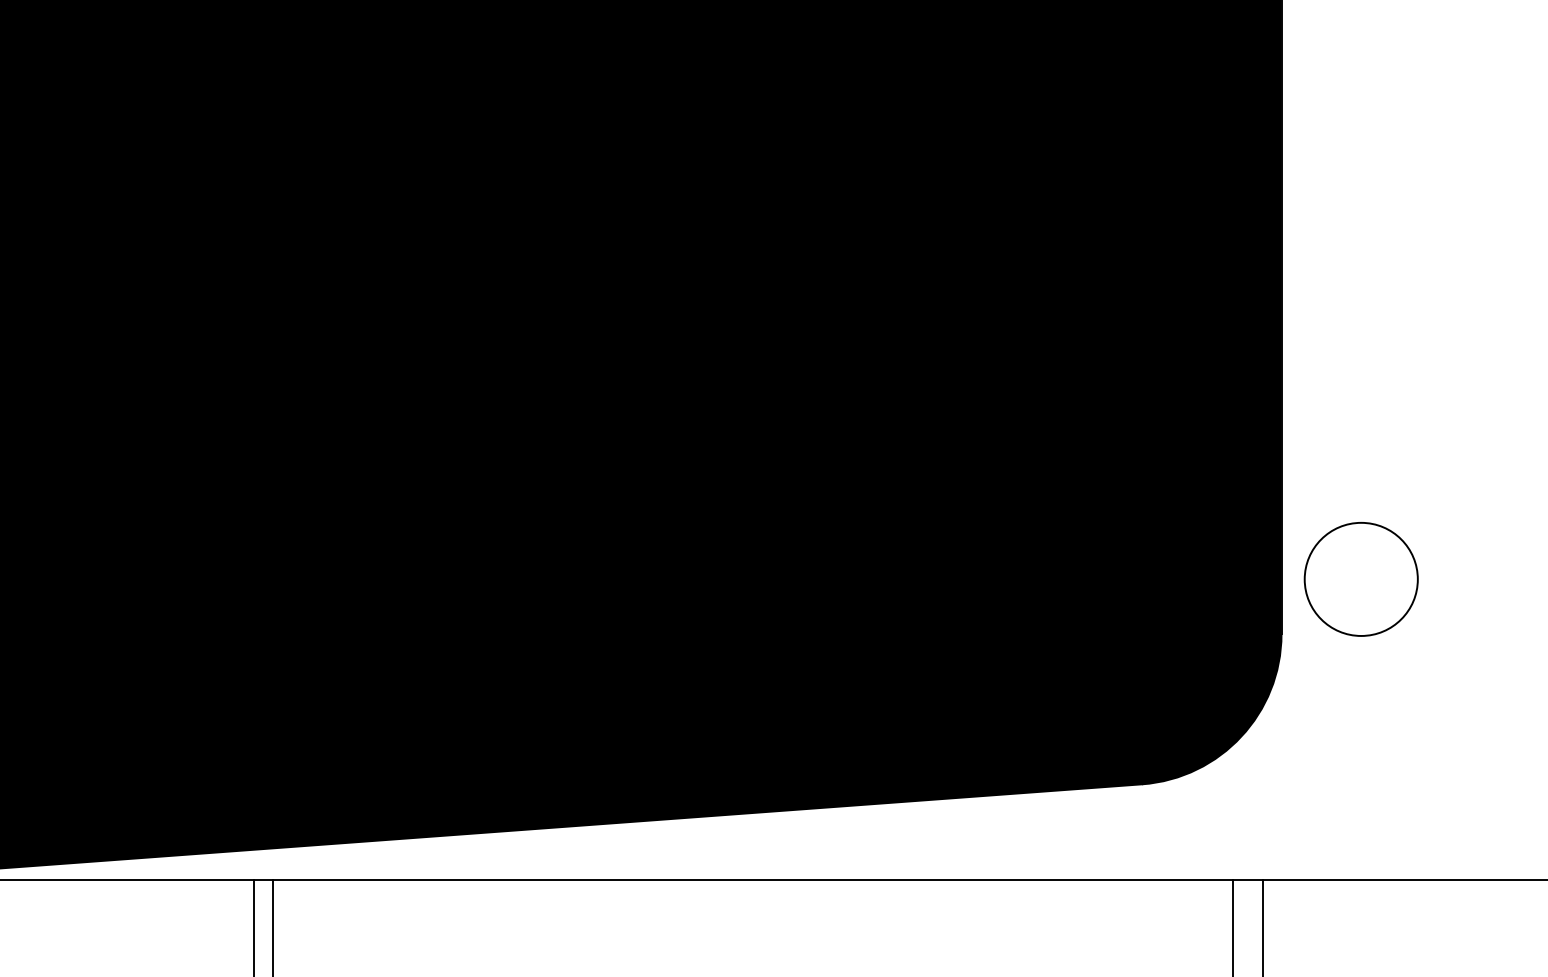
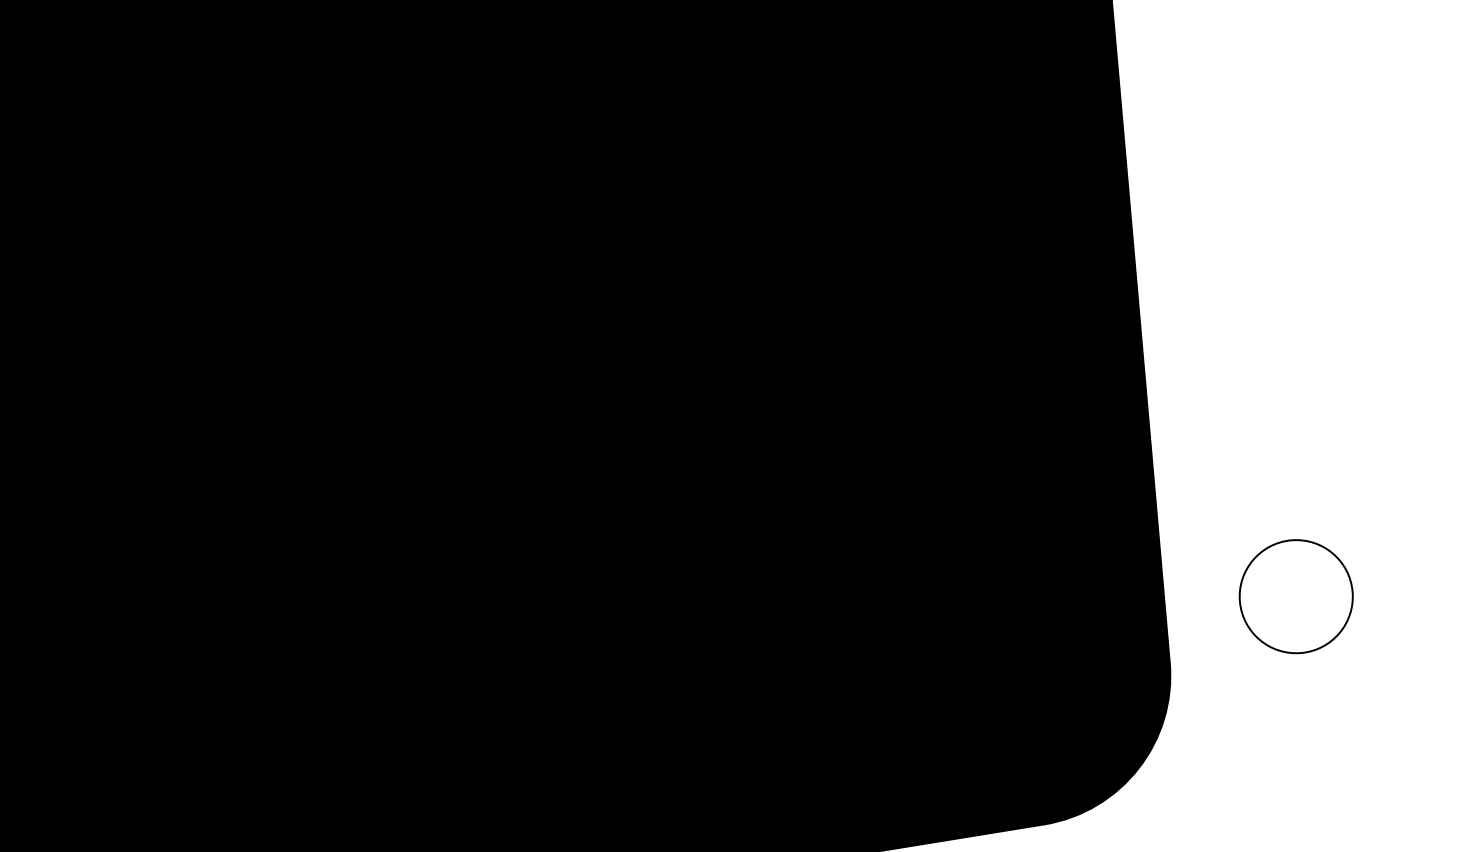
circle: (1360, 579) -> (1295, 596), moved

